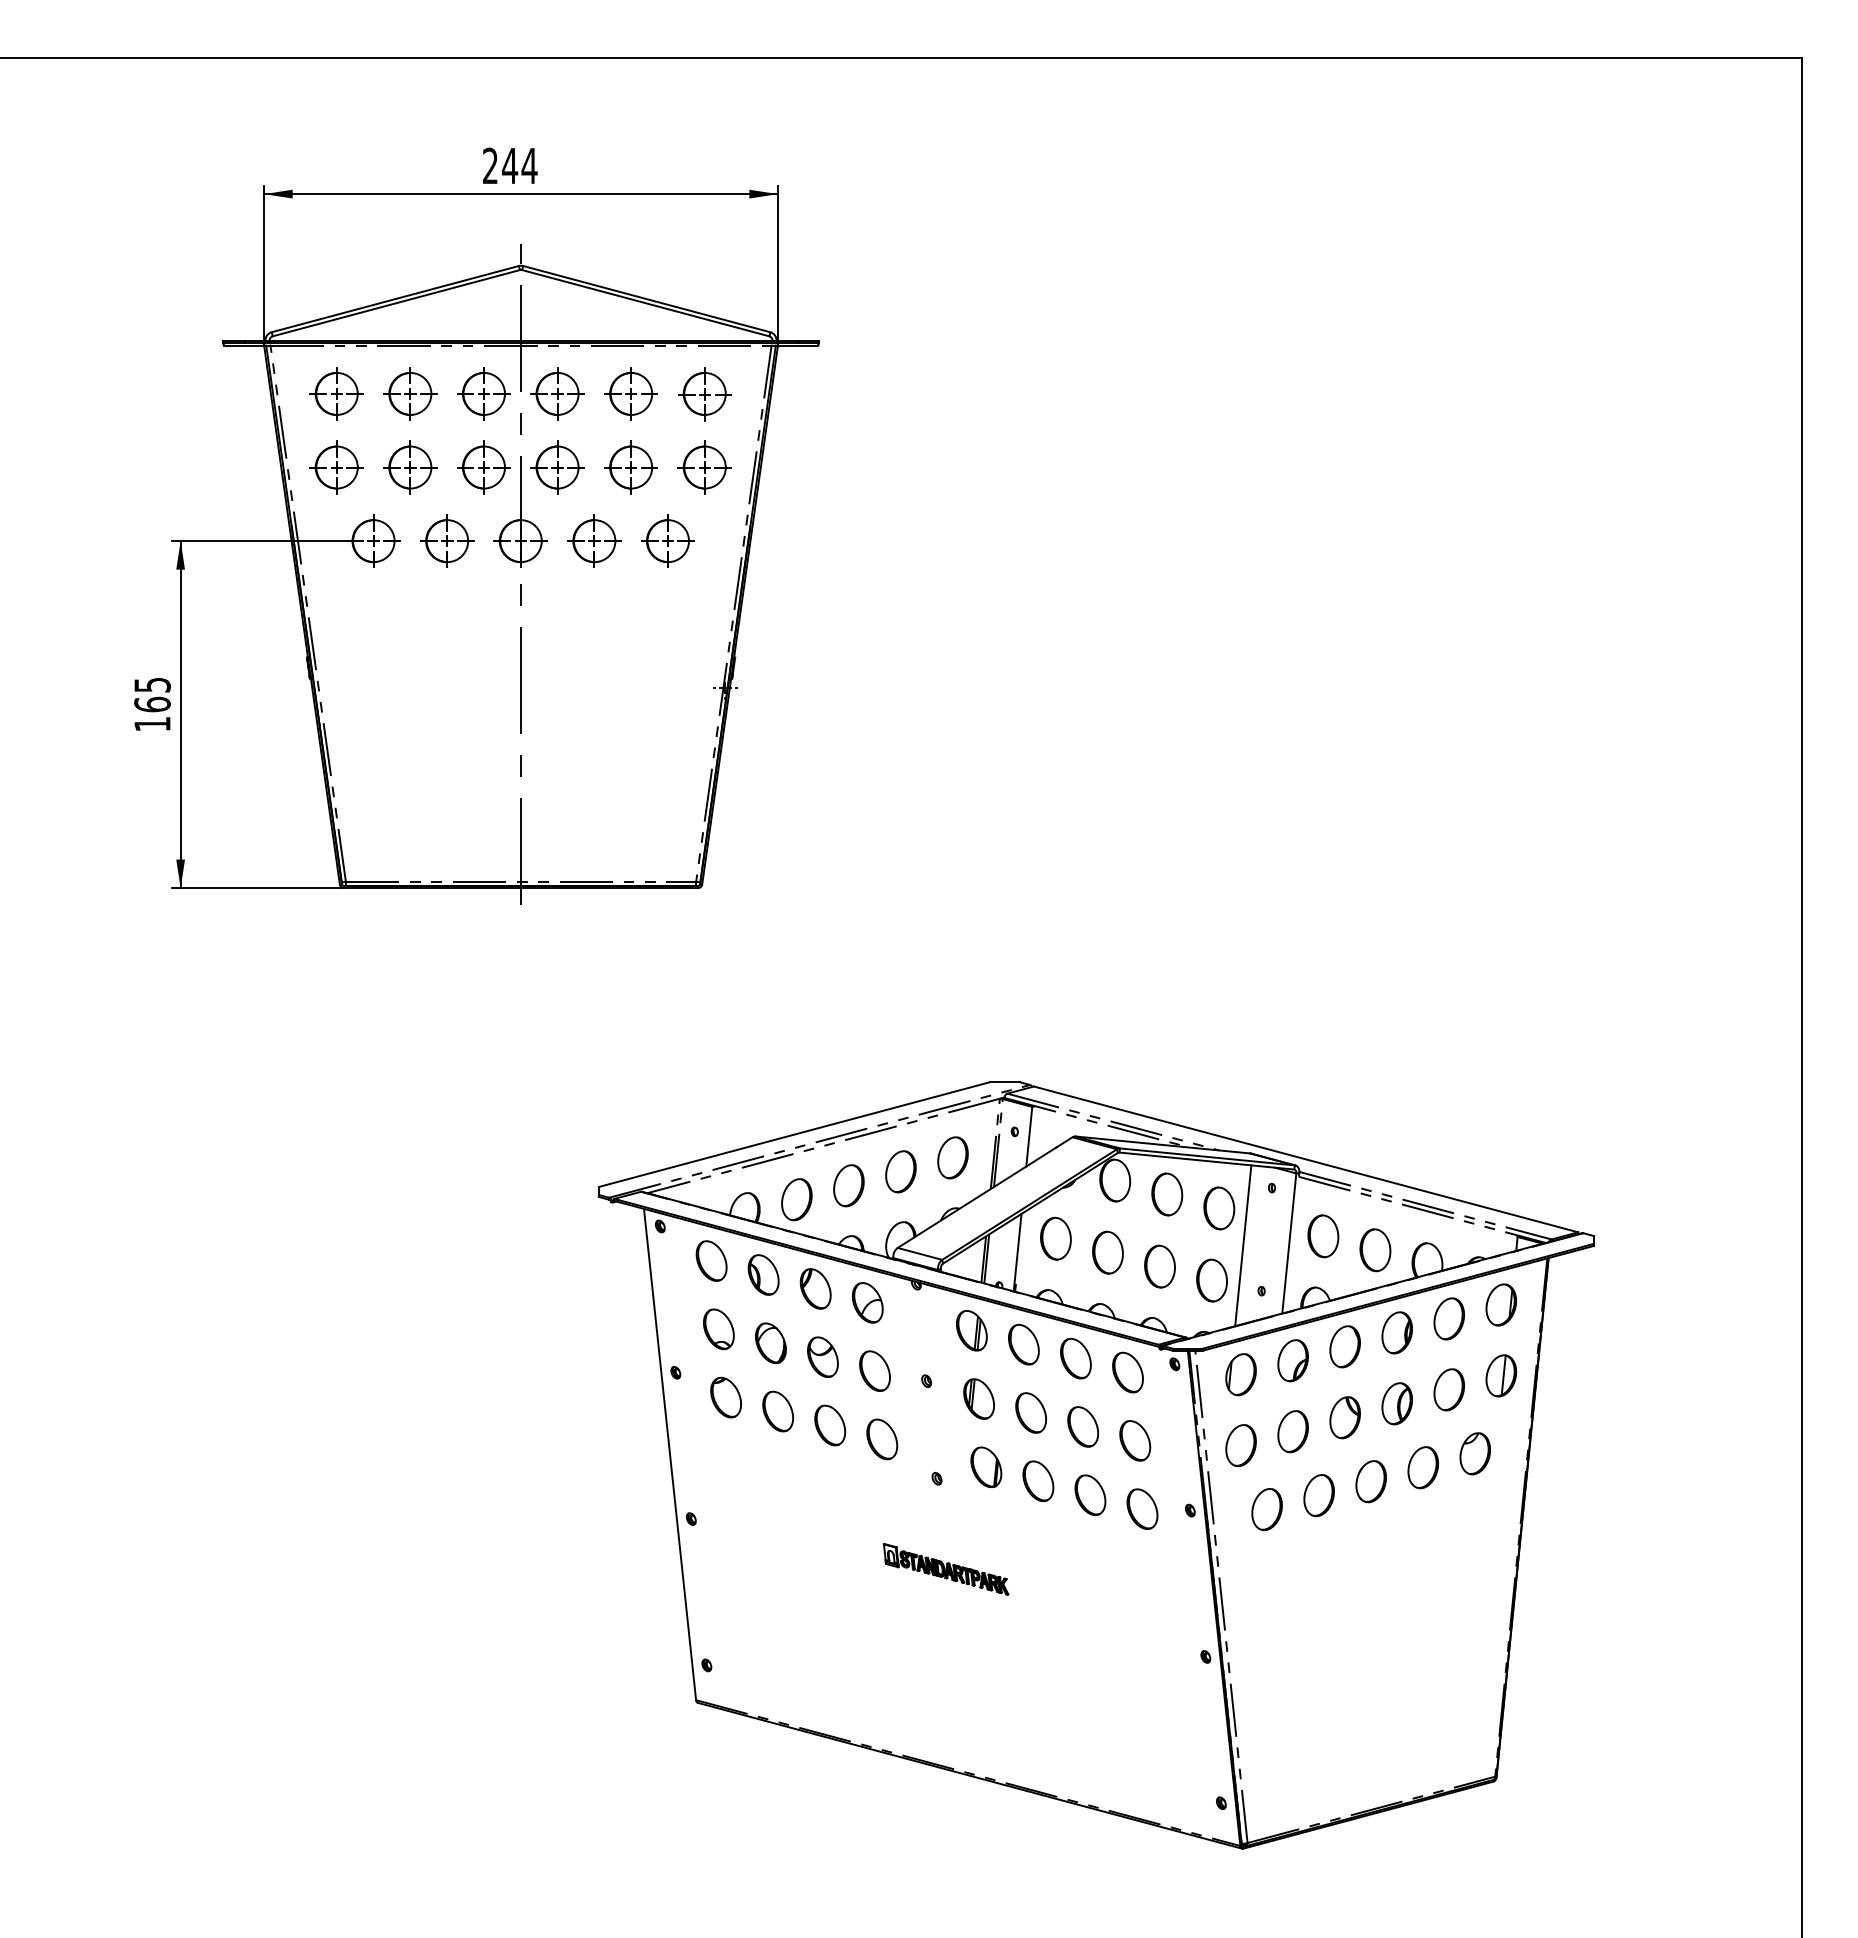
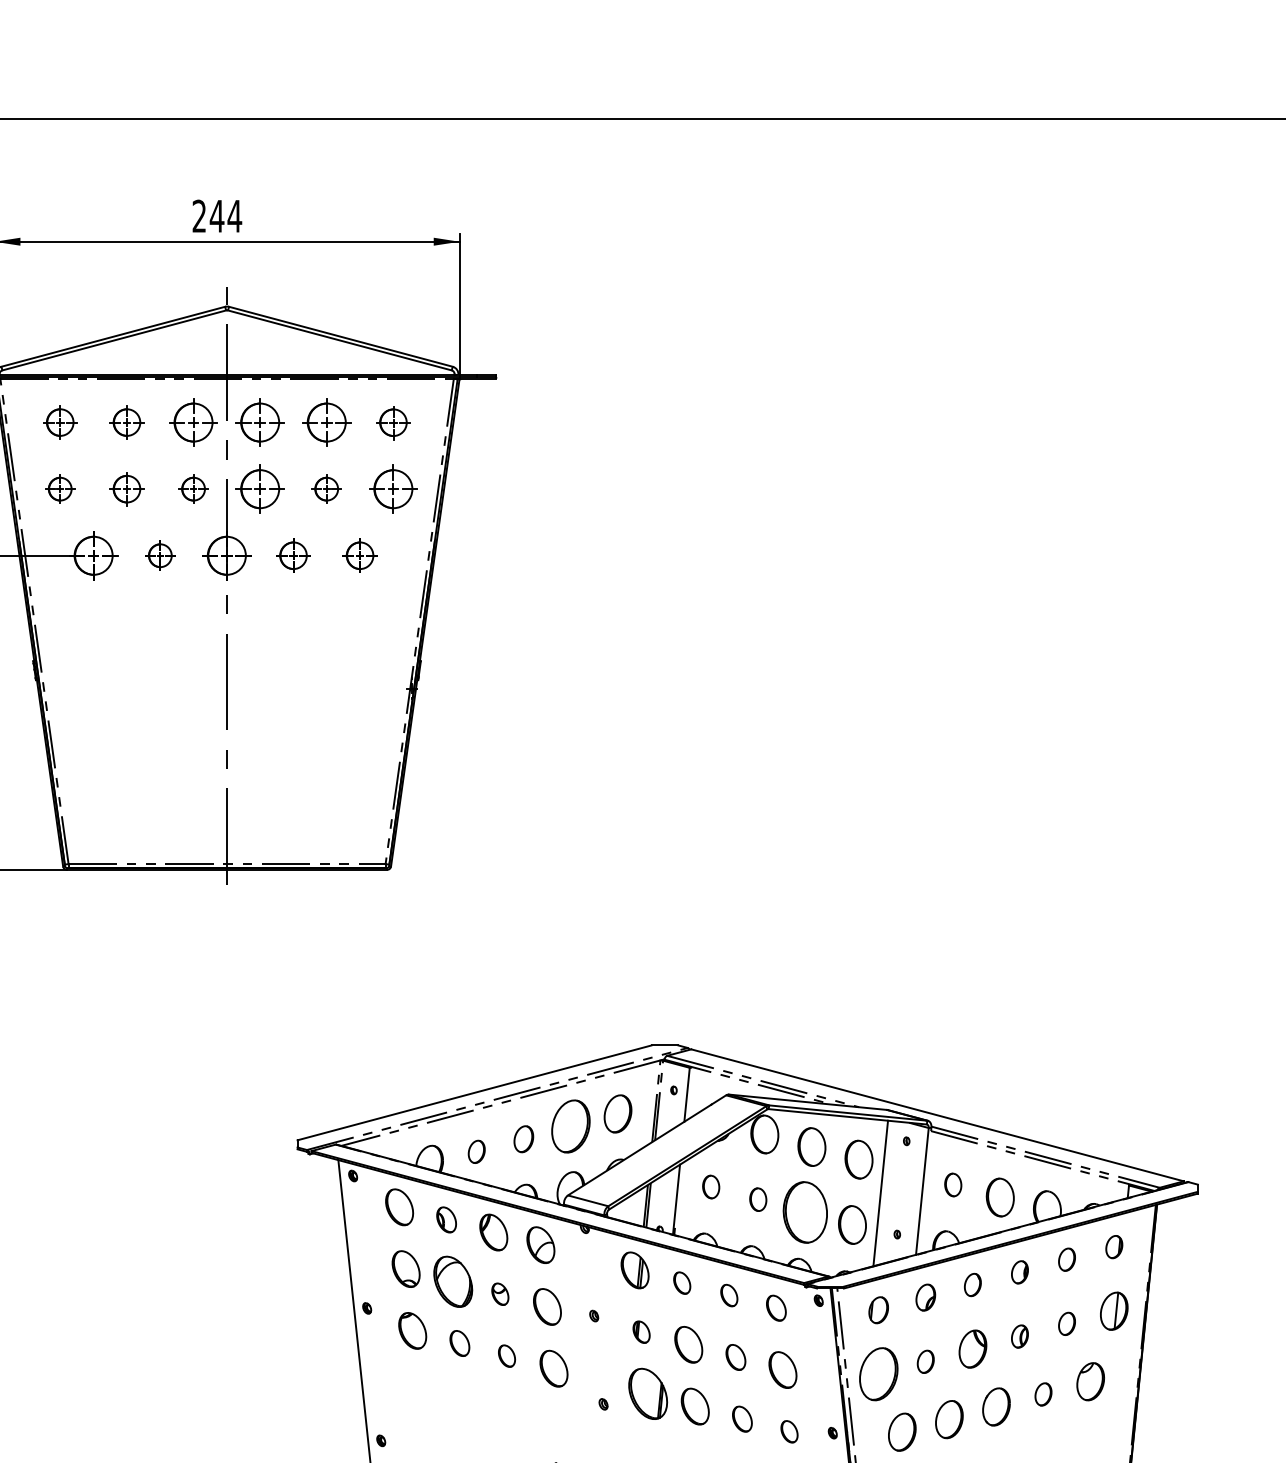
part: (336, 393) -> (60, 422), size x0.7
part: (410, 393) -> (127, 422), size x0.7
part: (704, 394) -> (393, 423), size x0.7
part: (336, 467) -> (60, 489), size x0.6
part: (410, 467) -> (127, 489), size x0.7
part: (483, 467) -> (193, 489), size x0.6
part: (630, 467) -> (326, 489), size x0.6
part: (447, 540) -> (160, 555), size x0.6
part: (594, 540) -> (293, 555), size x0.7
part: (667, 540) -> (359, 555), size x0.7
part: (900, 1171) -> (570, 1126), size x1.4
part: (848, 1185) -> (523, 1138), size x0.7
part: (796, 1199) -> (476, 1151), size x0.6
part: (1323, 1236) -> (953, 1185), size x0.6
part: (1055, 1238) -> (710, 1186), size x0.6
part: (1107, 1252) -> (757, 1199), size x0.6
part: (1159, 1266) -> (804, 1212), size x1.6
part: (763, 1274) -> (446, 1219), size x0.7
part: (1501, 1304) -> (1114, 1246), size x0.6
part: (1448, 1318) -> (1066, 1259), size x0.6
part: (1396, 1332) -> (1019, 1271), size x0.6
part: (770, 1342) -> (452, 1281), size x1.4
part: (1023, 1344) -> (681, 1282), size x0.6
part: (1344, 1346) -> (972, 1284), size x0.6
part: (822, 1356) -> (499, 1293), size x0.6
part: (1075, 1358) -> (728, 1295), size x0.6
part: (1292, 1360) -> (925, 1297), size x0.7
part: (1127, 1372) -> (775, 1308), size x0.7
part: (1240, 1374) -> (878, 1309), size x0.7
part: (1448, 1389) -> (1066, 1323), size x0.6
part: (978, 1398) -> (641, 1331), size x0.6
part: (1396, 1403) -> (1019, 1336), size x0.6
part: (778, 1411) -> (460, 1343), size x0.7
part: (830, 1425) -> (507, 1356), size x0.6
part: (1083, 1426) -> (736, 1357), size x0.7
part: (1292, 1431) -> (925, 1361), size x0.6
part: (1240, 1445) -> (878, 1374), size x1.4
part: (986, 1467) -> (648, 1394), size x1.4
part: (1422, 1467) -> (1042, 1394), size x0.6
part: (1090, 1494) -> (742, 1418), size x0.7
part: (1142, 1508) -> (789, 1431), size x0.6

